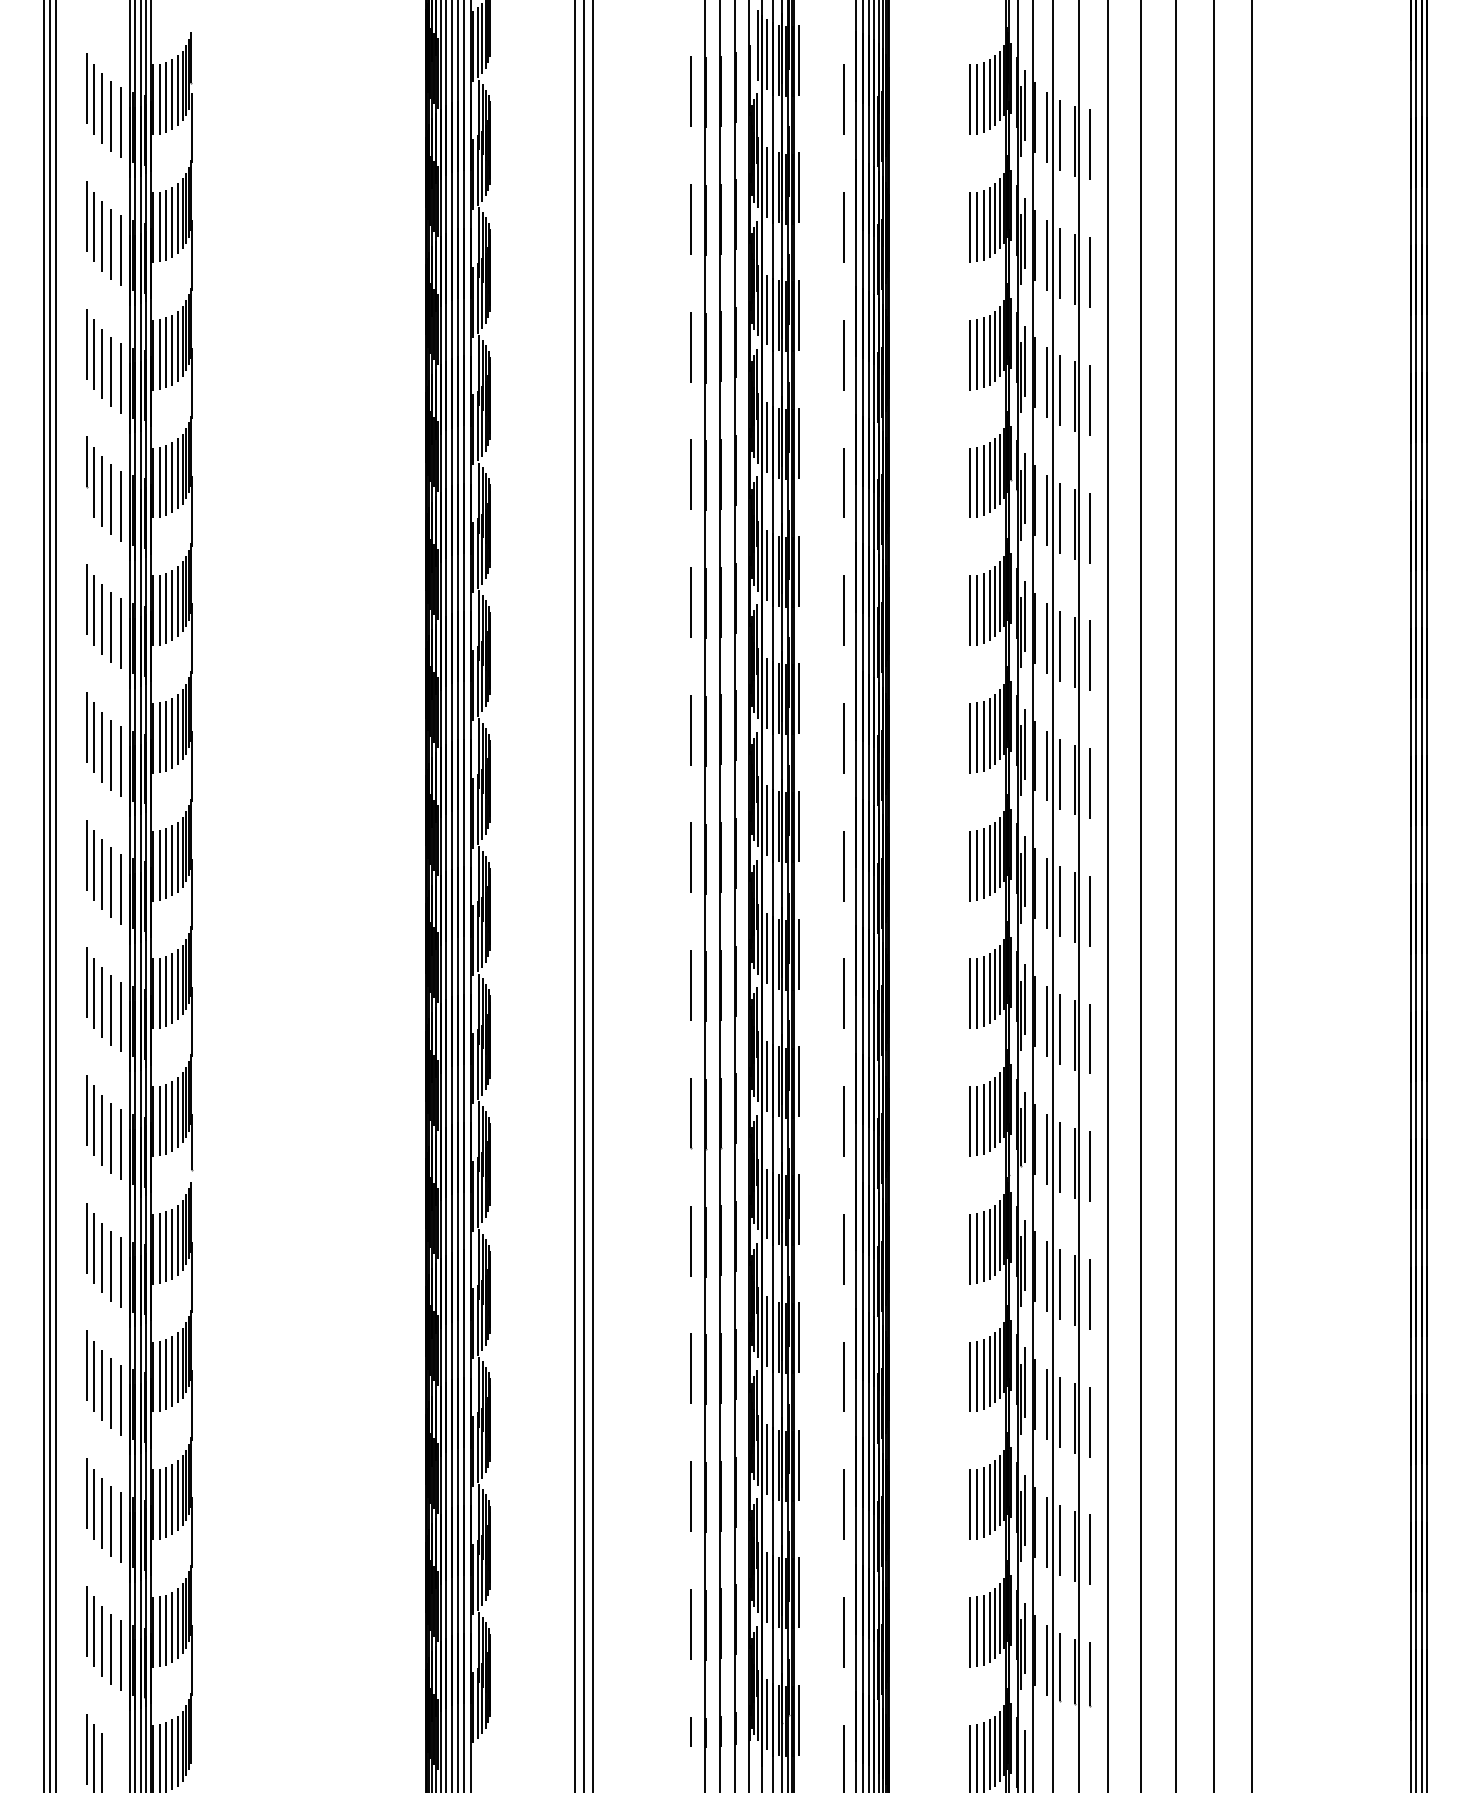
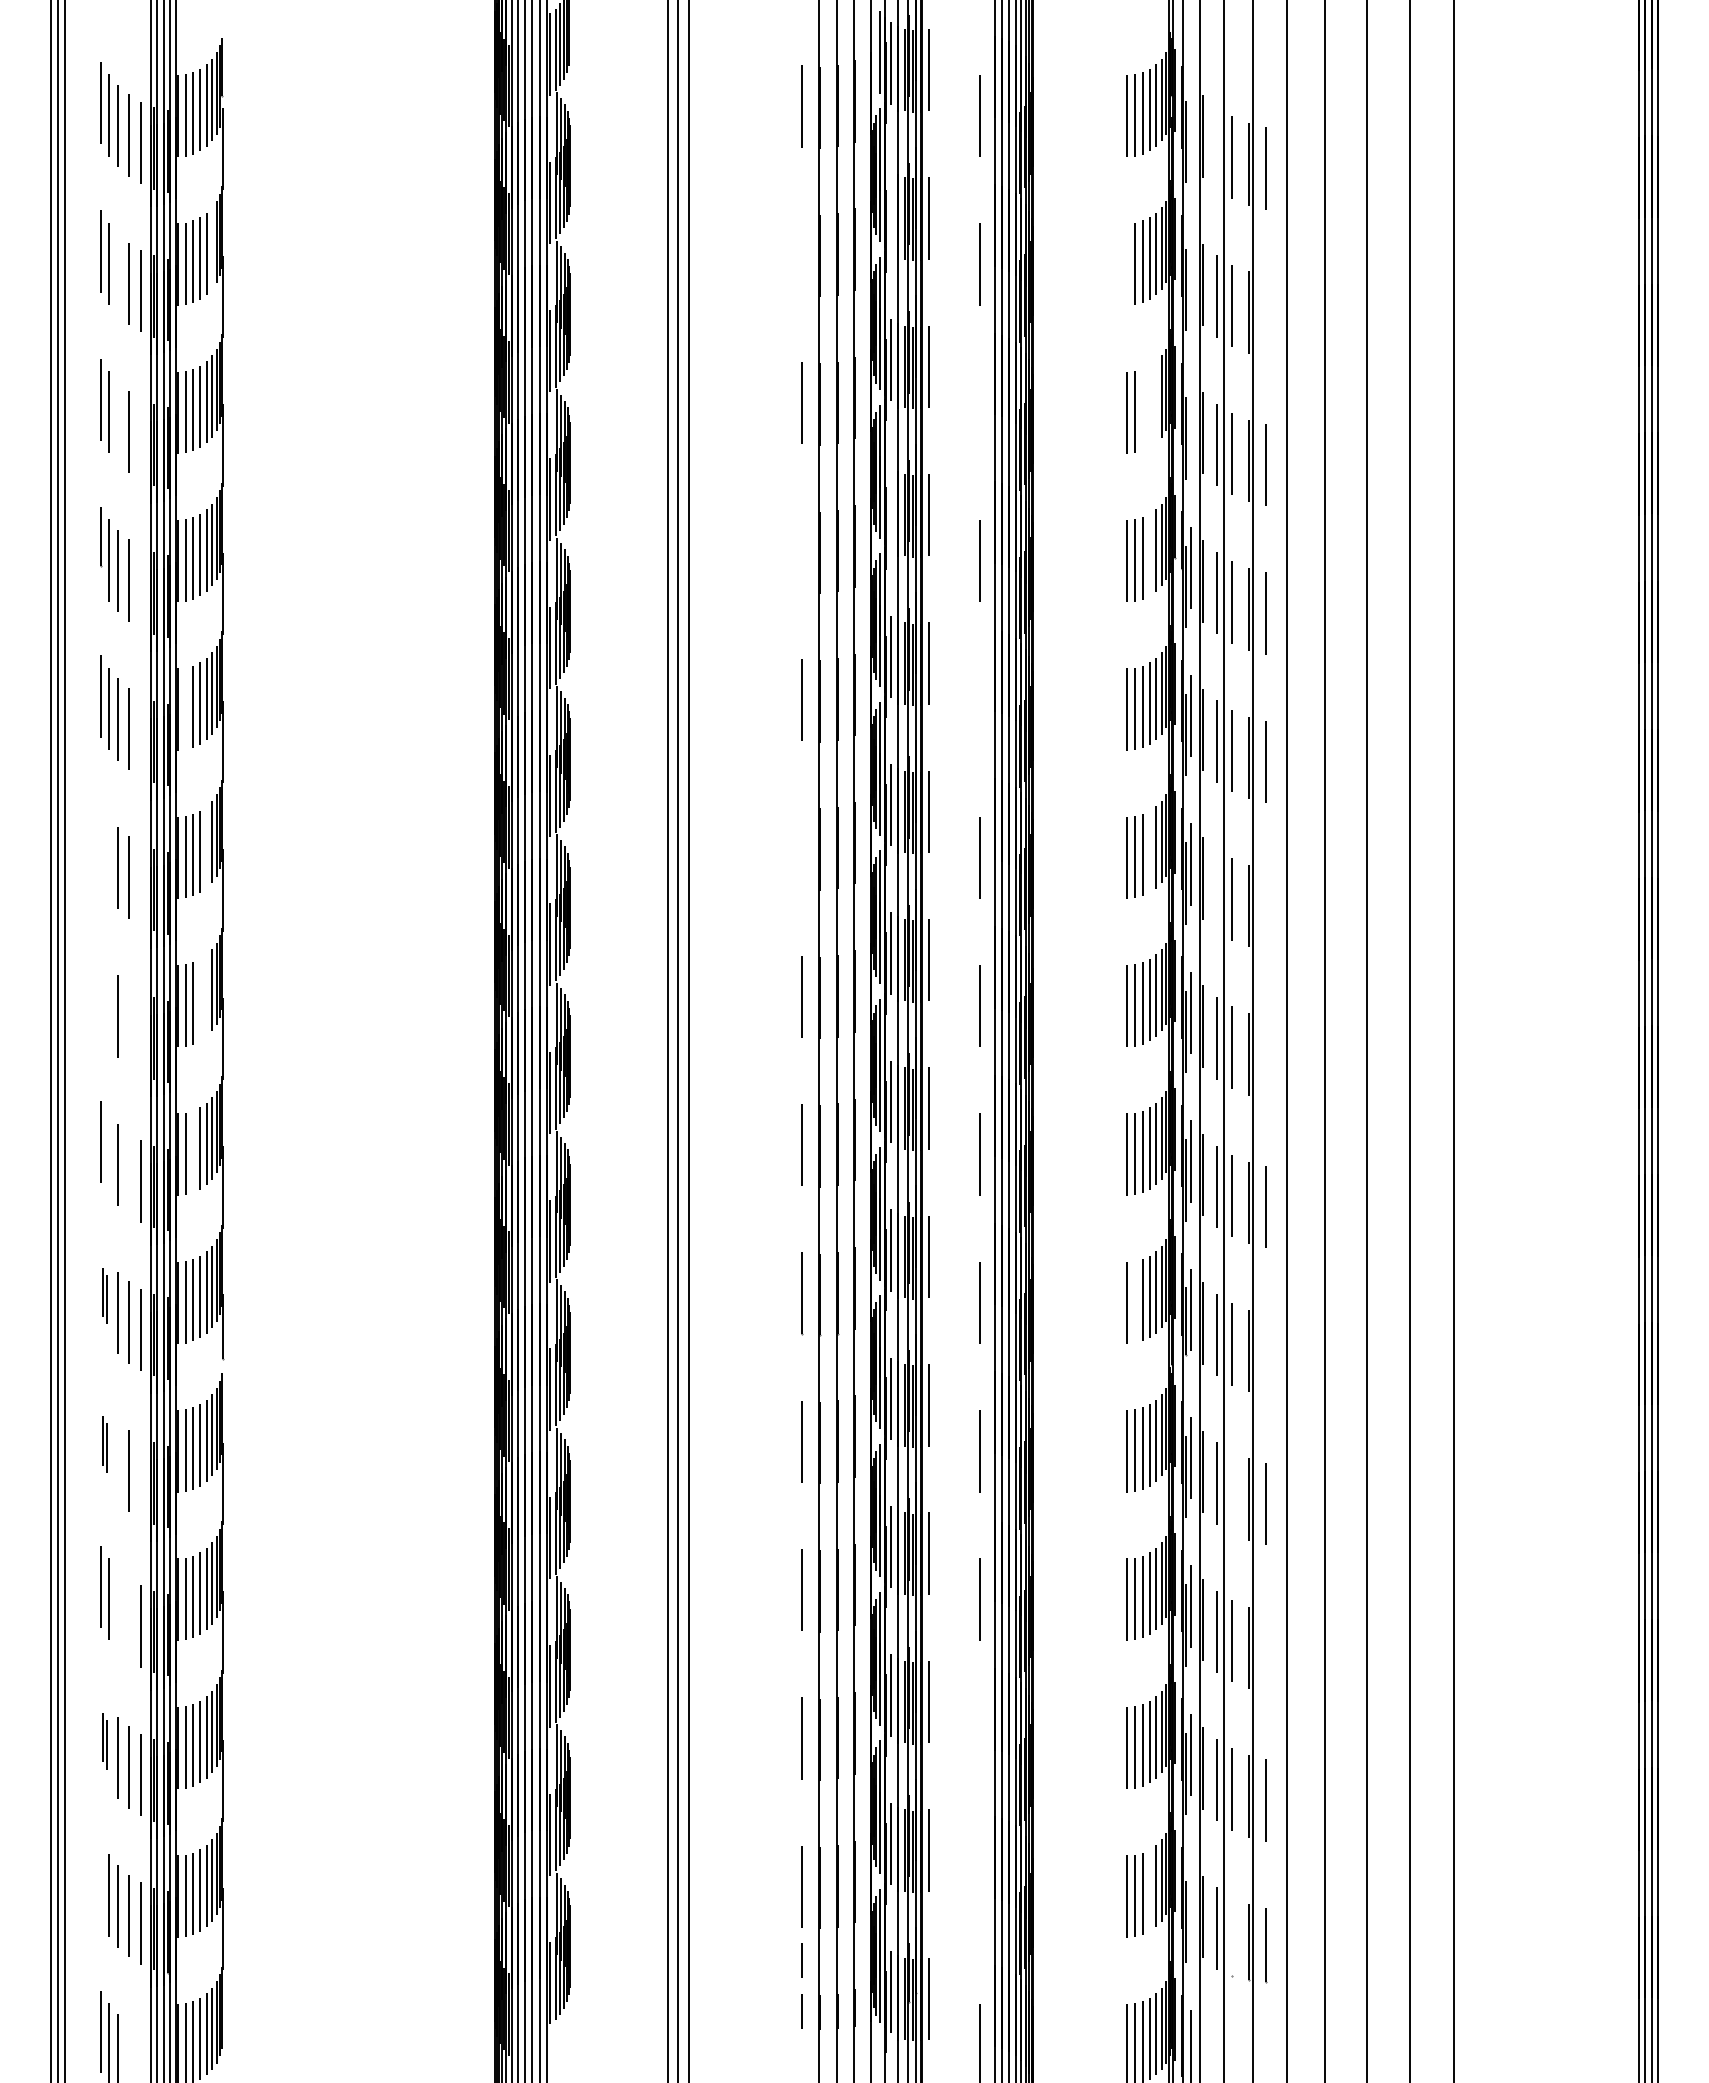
line: (1025, 105) -> (1191, 122), removed
line: (1047, 126) -> (1216, 147), removed
line: (767, 182) -> (891, 211), removed
line: (182, 213) -> (212, 248), removed
line: (690, 219) -> (802, 254), removed
line: (970, 227) -> (1127, 264), removed
line: (1025, 232) -> (1191, 270), removed
line: (101, 236) -> (117, 274), removed
line: (1089, 272) -> (1265, 316), removed
line: (995, 345) -> (1156, 401), removed
line: (989, 349) -> (1149, 406), removed
line: (983, 352) -> (1142, 409), removed
line: (843, 355) -> (979, 412), removed
line: (1025, 361) -> (1191, 419), removed
line: (101, 363) -> (117, 422), removed
line: (121, 378) -> (141, 439), removed
line: (767, 437) -> (891, 508), removed
line: (690, 474) -> (802, 551), removed
line: (989, 477) -> (1149, 554), removed
line: (120, 505) -> (140, 587), removed
line: (159, 609) -> (185, 708), removed
line: (843, 610) -> (980, 709), removed
line: (121, 633) -> (141, 736), removed
line: (177, 729) -> (206, 847), removed
line: (689, 730) -> (801, 848), removed
part: (89, 732) -> (104, 850), removed
line: (989, 732) -> (1149, 851), removed
line: (121, 761) -> (141, 884), removed
line: (1047, 765) -> (1216, 889), removed
line: (1090, 783) -> (1266, 910), removed
line: (177, 856) -> (206, 995), removed
part: (89, 860) -> (104, 999), removed
line: (172, 860) -> (200, 999), removed
line: (110, 882) -> (128, 1025), removed
line: (121, 888) -> (141, 1032), removed
line: (1090, 911) -> (1266, 1058), removed
line: (166, 991) -> (193, 1151), removed
line: (93, 992) -> (108, 1153), removed
line: (110, 1010) -> (128, 1173), removed
part: (89, 1115) -> (104, 1295), size x0.6
line: (977, 1121) -> (1135, 1302), removed
line: (1090, 1166) -> (1266, 1355), removed
part: (89, 1243) -> (104, 1444), size x0.6
line: (101, 1258) -> (118, 1461), removed
line: (121, 1271) -> (141, 1477), removed
line: (1060, 1284) -> (1232, 1492), removed
line: (101, 1385) -> (118, 1609), removed
line: (110, 1393) -> (128, 1618), removed
line: (1090, 1421) -> (1266, 1651), removed
part: (89, 1499) -> (104, 1741), size x0.6
line: (843, 1504) -> (980, 1747), removed
line: (87, 1621) -> (101, 1883), removed
line: (989, 1627) -> (1149, 1890), removed
line: (843, 1632) -> (979, 1896), removed
line: (1025, 1637) -> (1191, 1902), removed
line: (1060, 1666) -> (1232, 1936), removed
line: (689, 1687) -> (801, 1960), added

